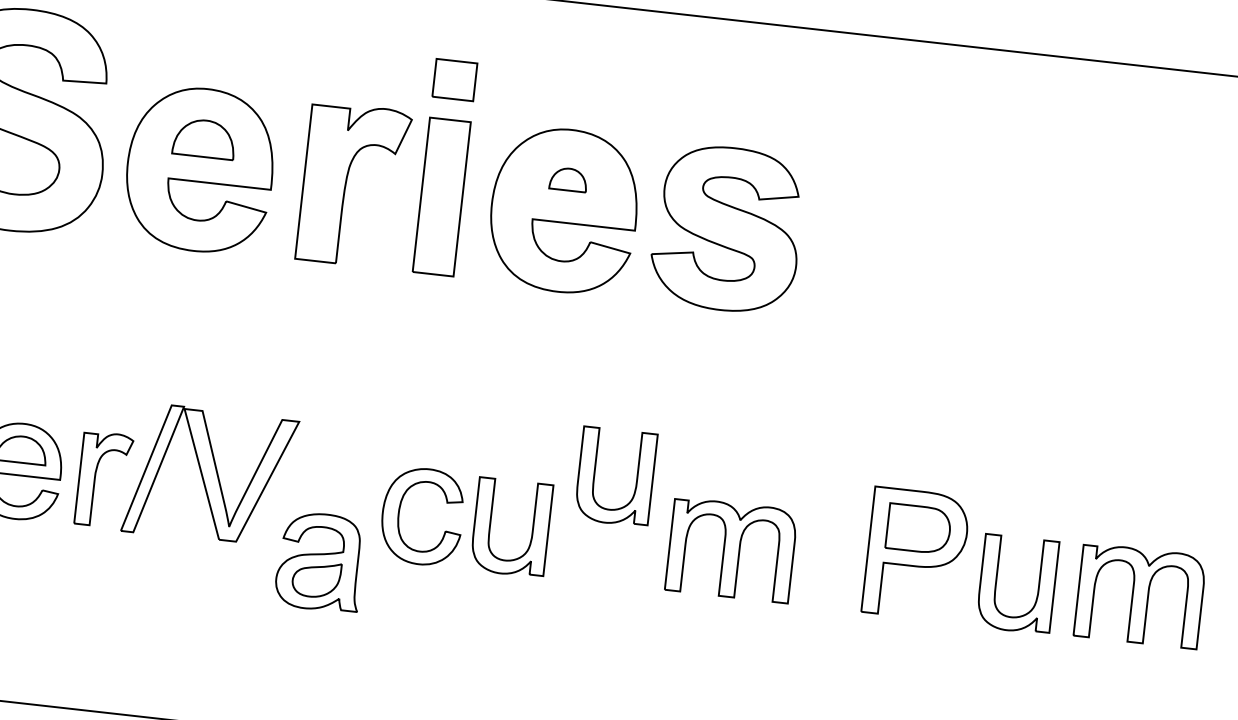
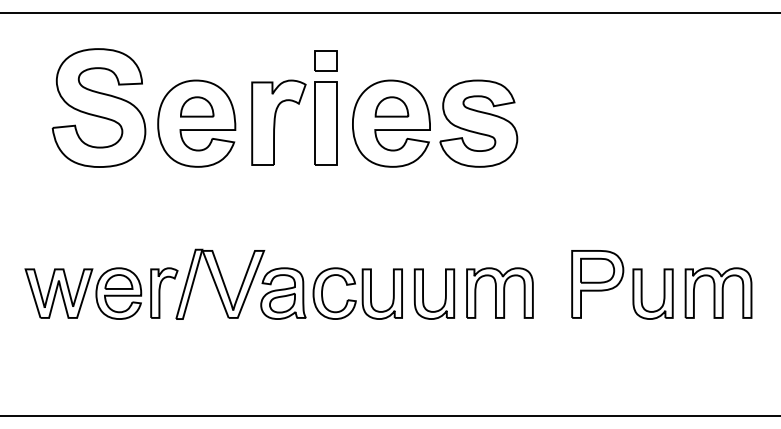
part: (567, 178) -> (391, 106), size x1.67
part: (595, 473) -> (423, 293), moved
part: (320, 561) -> (283, 293), moved

